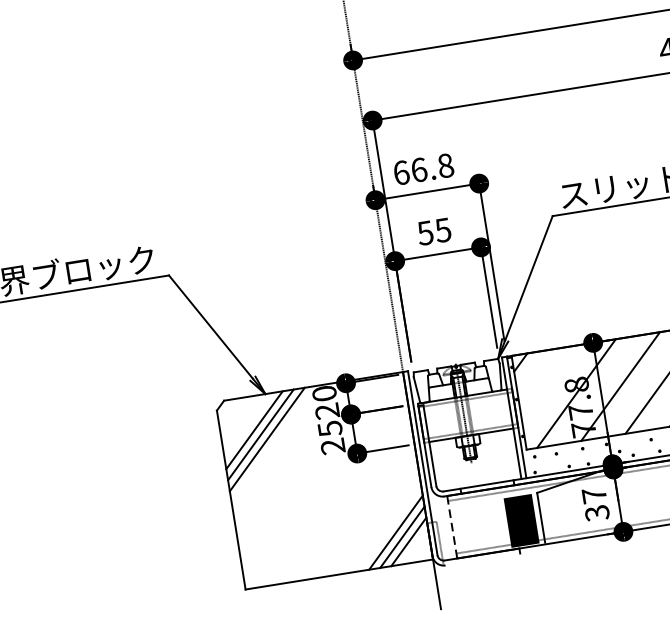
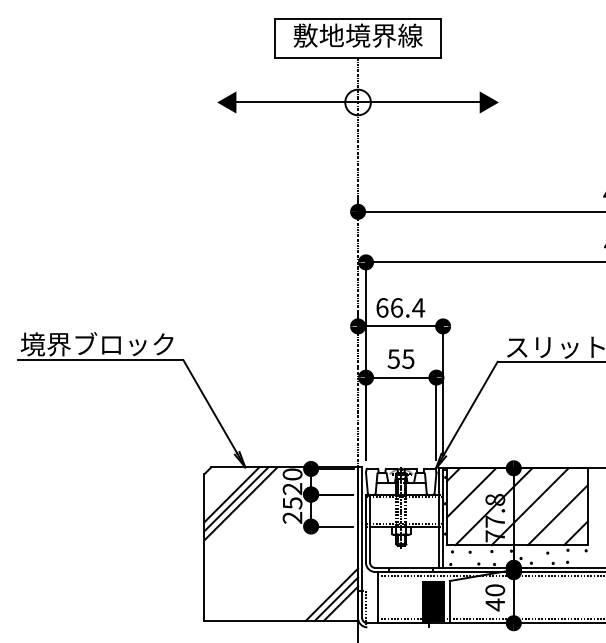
text: (445, 165) -> (418, 307), 66.8 -> 66.4
line: (546, 380) -> (471, 492), added
text: (596, 504) -> (495, 597), 37 -> 40
line: (452, 527) -> (377, 597), dashed -> solid

